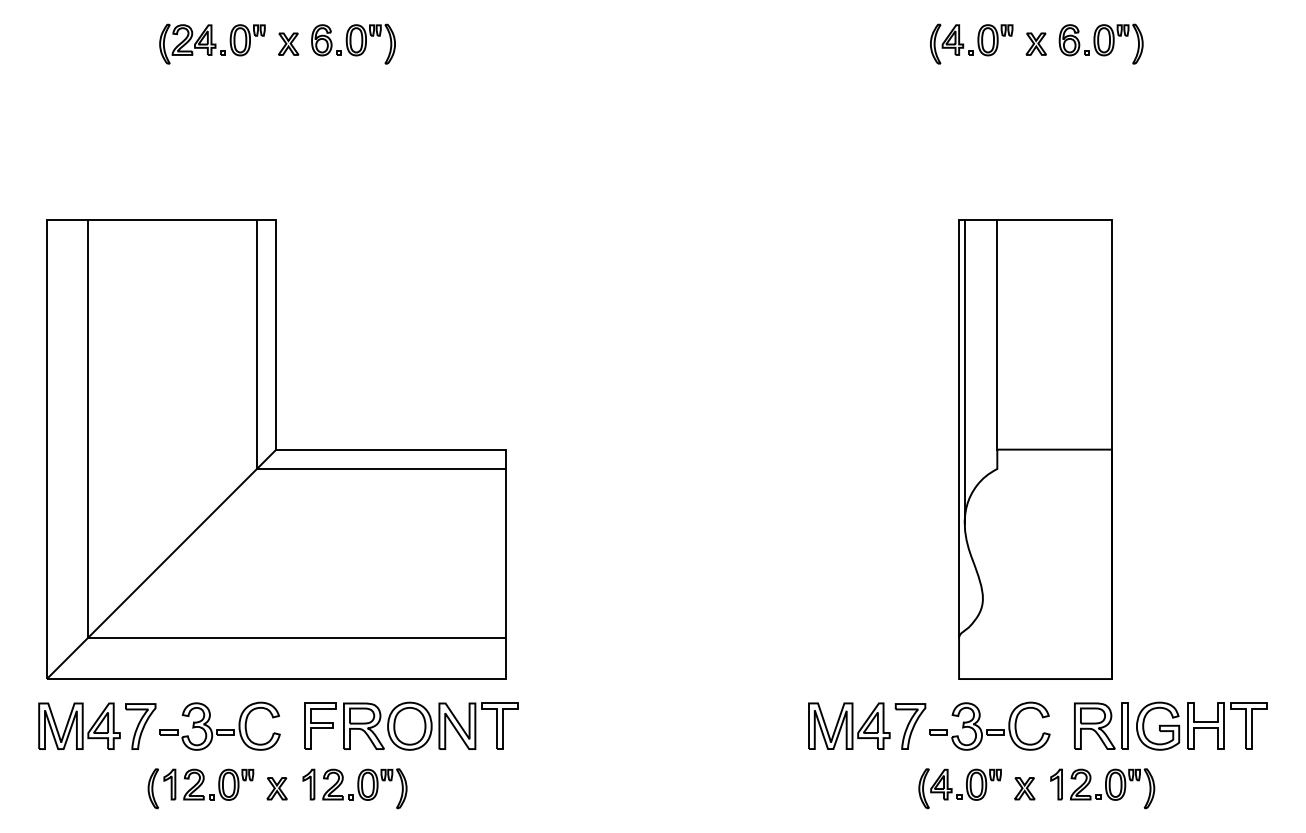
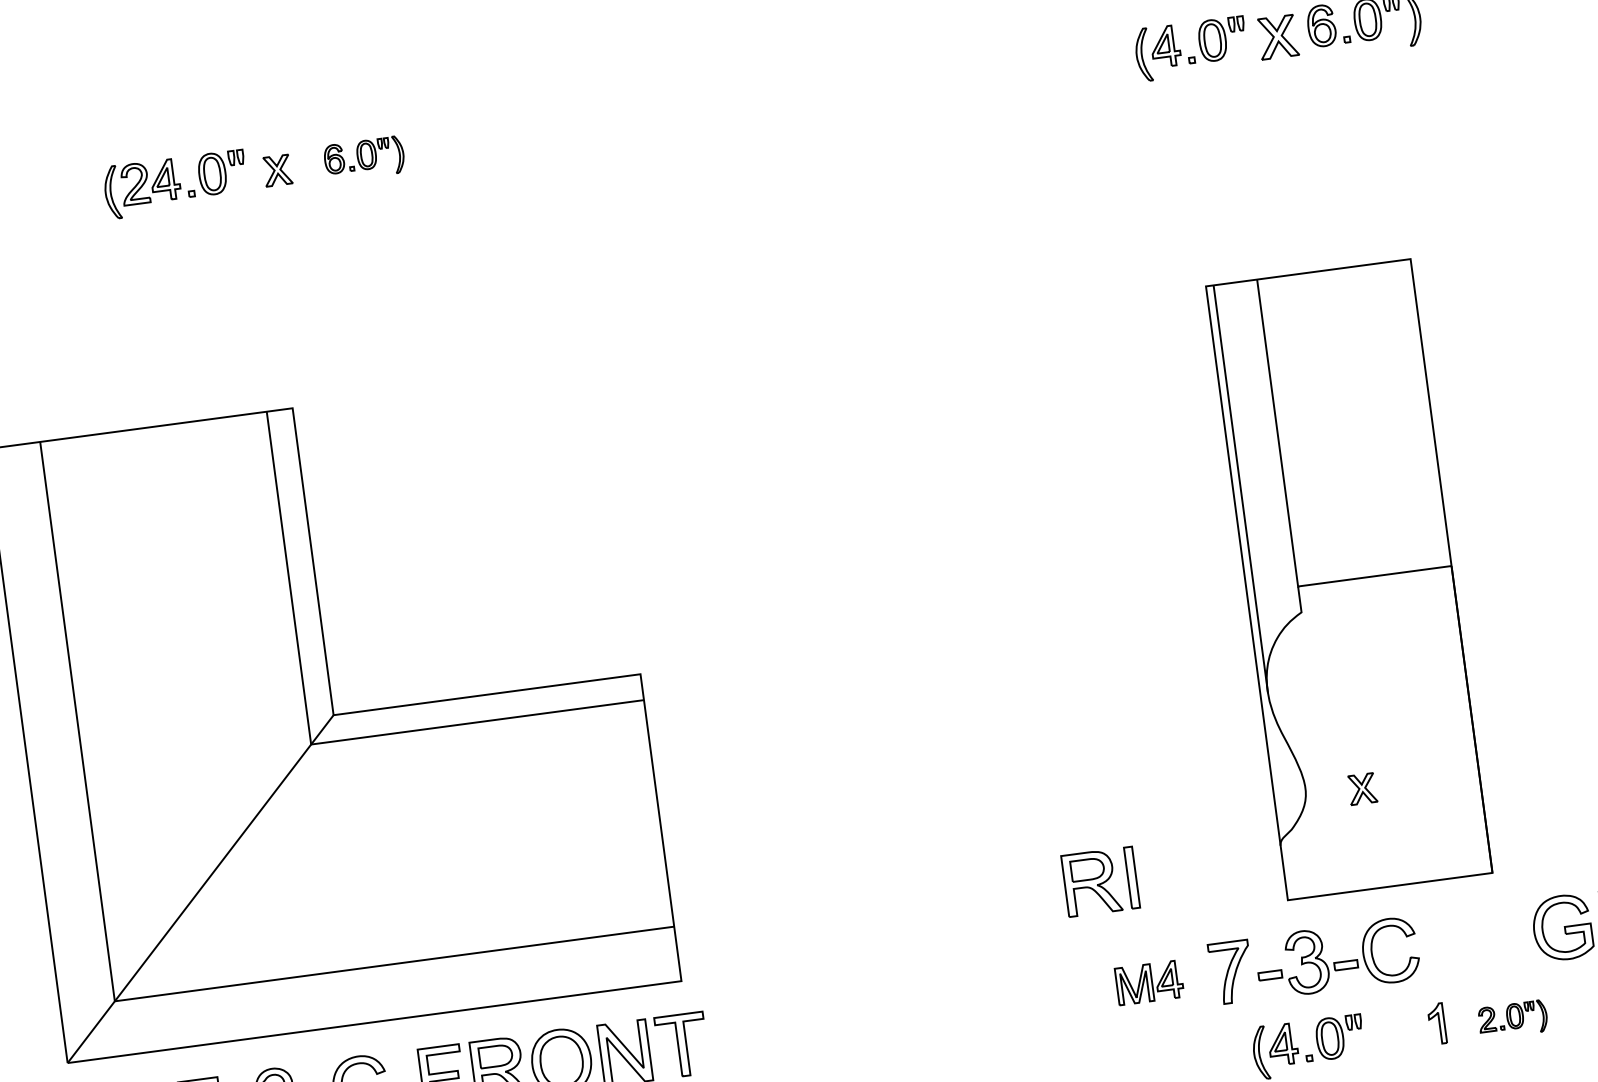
part: (353, 43) -> (364, 158), size x0.7
part: (1035, 43) -> (1276, 36), size x1.4
part: (849, 725) -> (1149, 981), size x0.6
part: (1101, 725) -> (1100, 880), moved
part: (1024, 788) -> (1362, 788), moved
part: (1112, 788) -> (1512, 1019), size x0.6

